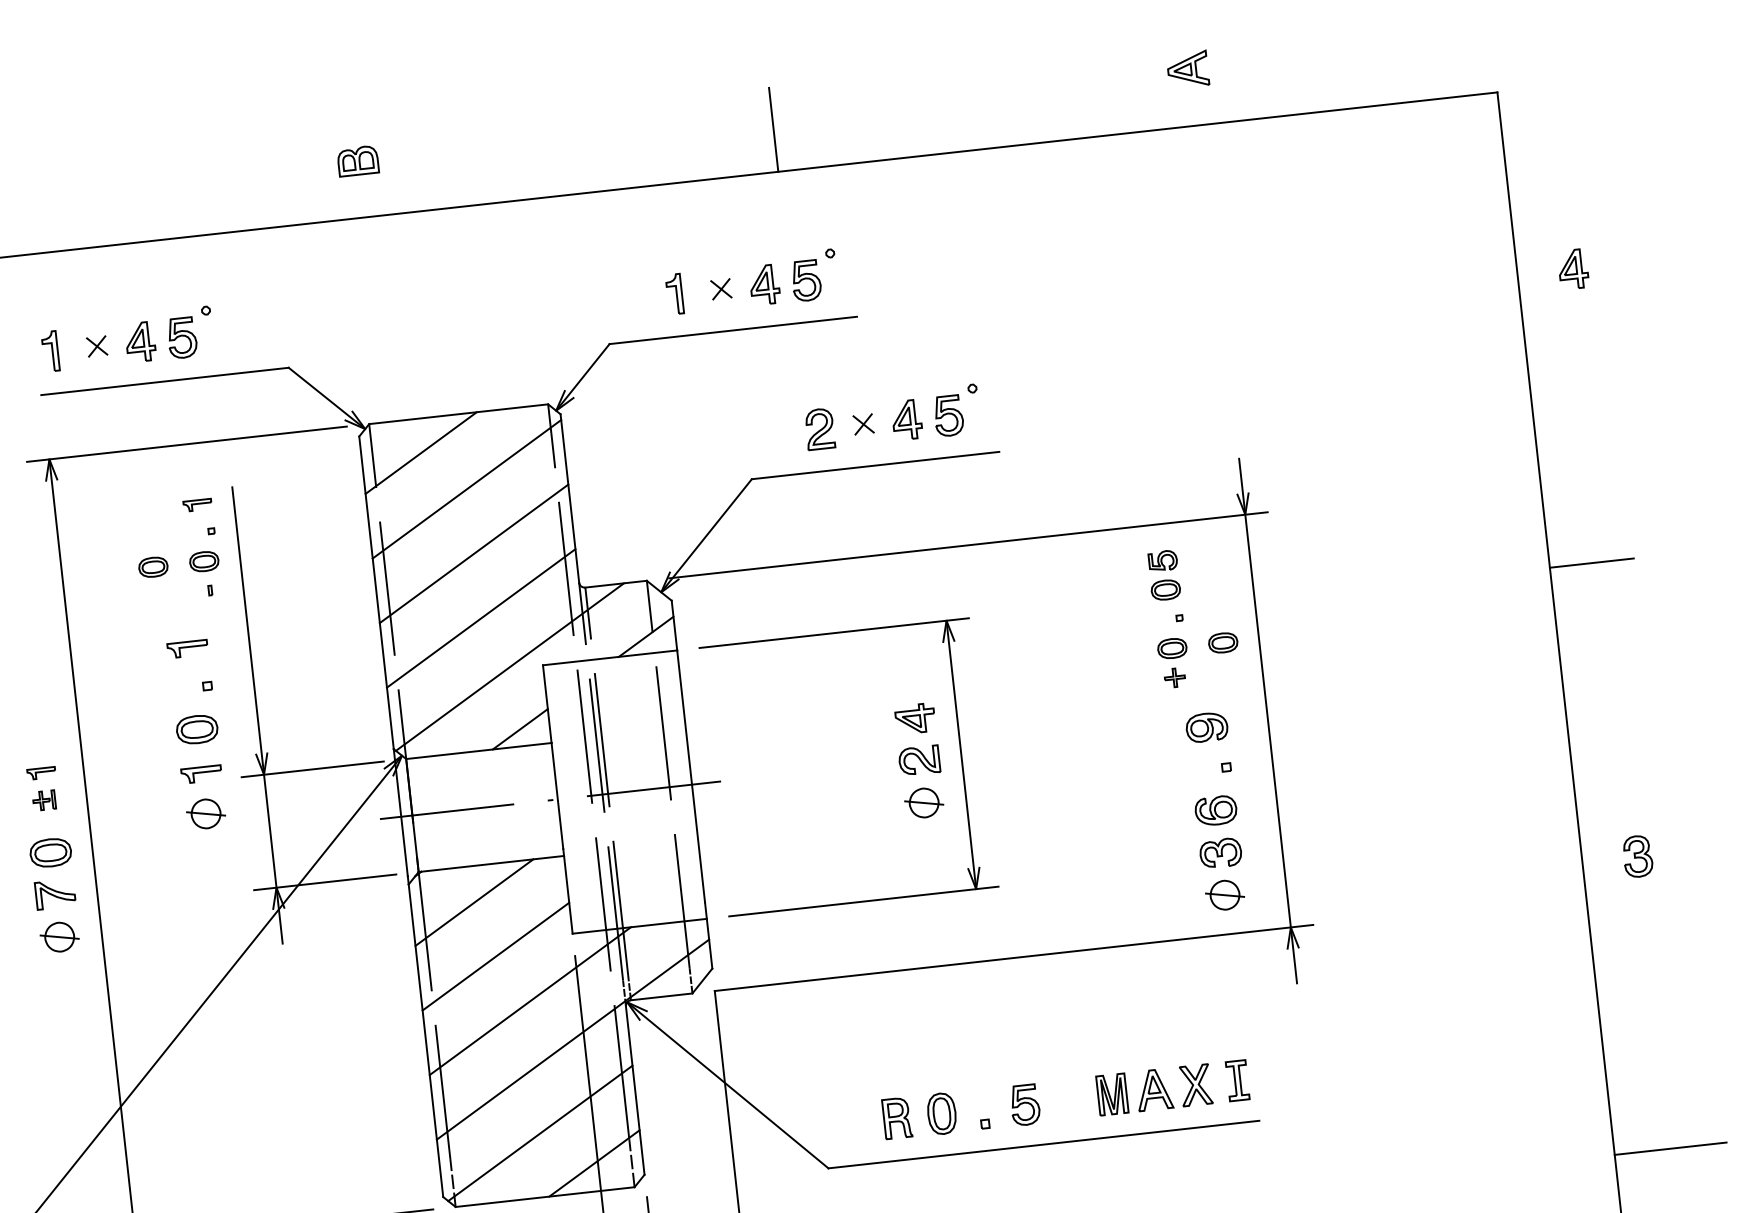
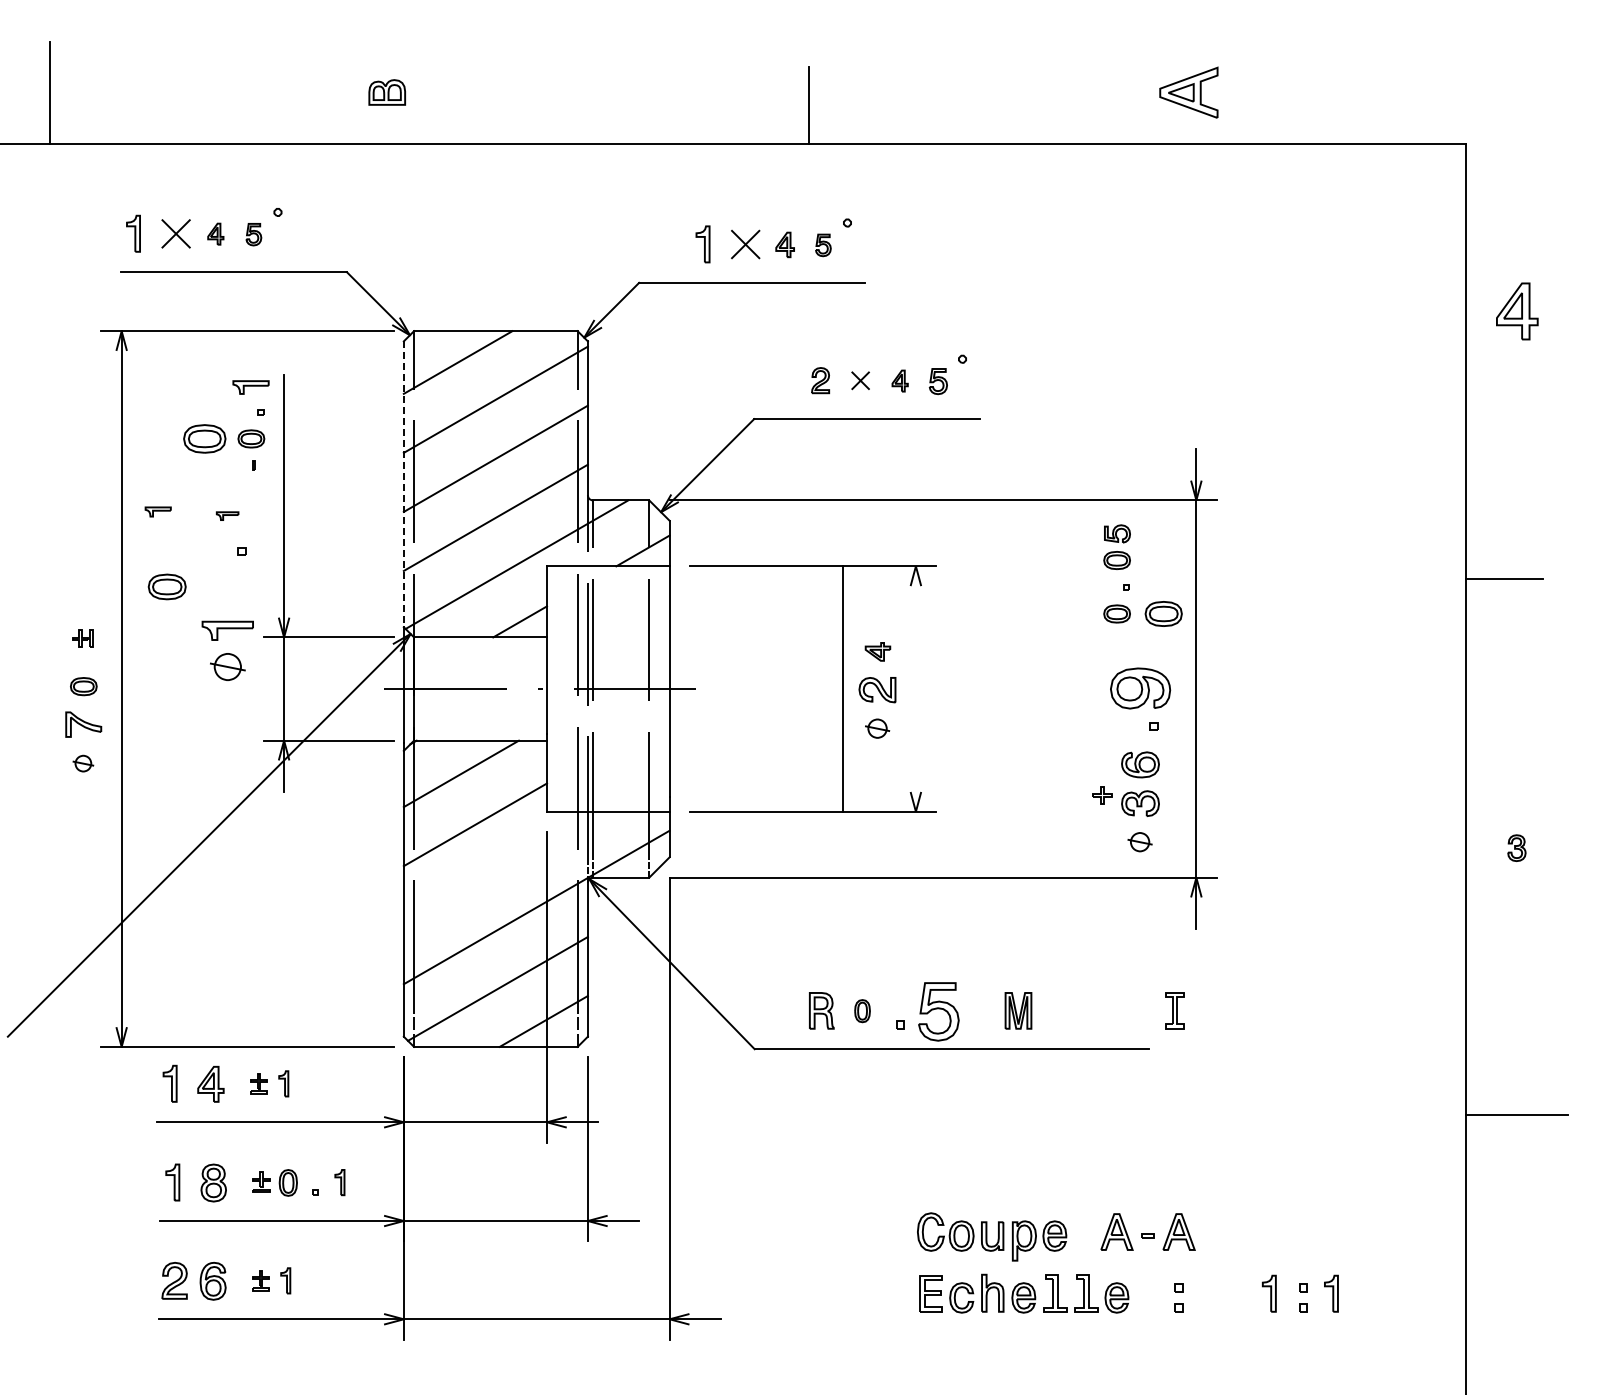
part: (1187, 69) -> (1188, 92), size x1.6
part: (357, 161) -> (386, 92), moved
part: (1572, 269) -> (1516, 311), size x1.6
part: (806, 280) -> (823, 245), size x0.6
part: (763, 284) -> (784, 244), size x0.7
part: (721, 289) -> (745, 244), size x1.6
part: (181, 337) -> (253, 234), size x0.6
part: (140, 341) -> (215, 233), size x0.6
part: (96, 346) -> (175, 233), size x1.6
part: (948, 415) -> (938, 381), size x0.7
part: (906, 419) -> (899, 380), size x0.6
part: (819, 428) -> (820, 380), size x0.7
part: (196, 504) -> (250, 386), size x1.4
part: (152, 566) -> (204, 438), size x1.6
line: (376, 593) -> (403, 484), solid -> dashed
part: (1223, 642) -> (1163, 613), size x1.4
part: (187, 648) -> (227, 515), size x0.6
part: (1174, 677) -> (1102, 795), moved
part: (914, 718) -> (877, 651), size x0.7
part: (1206, 727) -> (1140, 688), size x1.6
part: (196, 729) -> (166, 586), moved
line: (960, 754) -> (842, 688), moved
part: (40, 772) -> (157, 511), moved
part: (201, 774) -> (227, 630), size x1.4
part: (924, 802) -> (877, 728), size x0.7
part: (50, 852) -> (83, 686), size x0.7
part: (1637, 855) -> (1516, 847), size x0.7
part: (1224, 895) -> (1139, 842), size x0.7
part: (59, 936) -> (83, 763), size x0.6
line: (529, 1001) -> (501, 868), removed
part: (1237, 1080) -> (1174, 1010), moved
part: (1166, 1089) -> (1067, 1011), removed
part: (1024, 1104) -> (938, 1011), size x1.6
part: (941, 1112) -> (862, 1010), size x0.6

